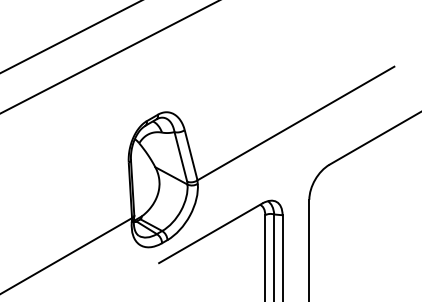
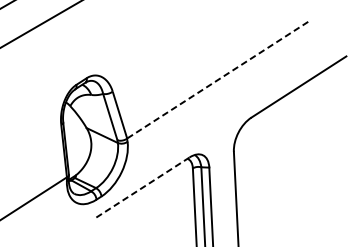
line: (295, 123) -> (217, 80), solid -> dashed
line: (210, 233) -> (141, 188), solid -> dashed

